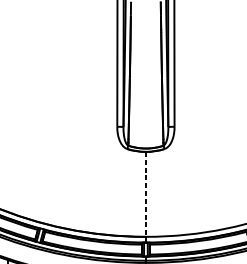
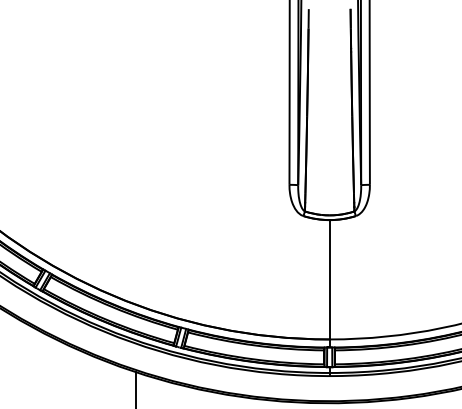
line: (145, 194) -> (329, 279), dashed -> solid

